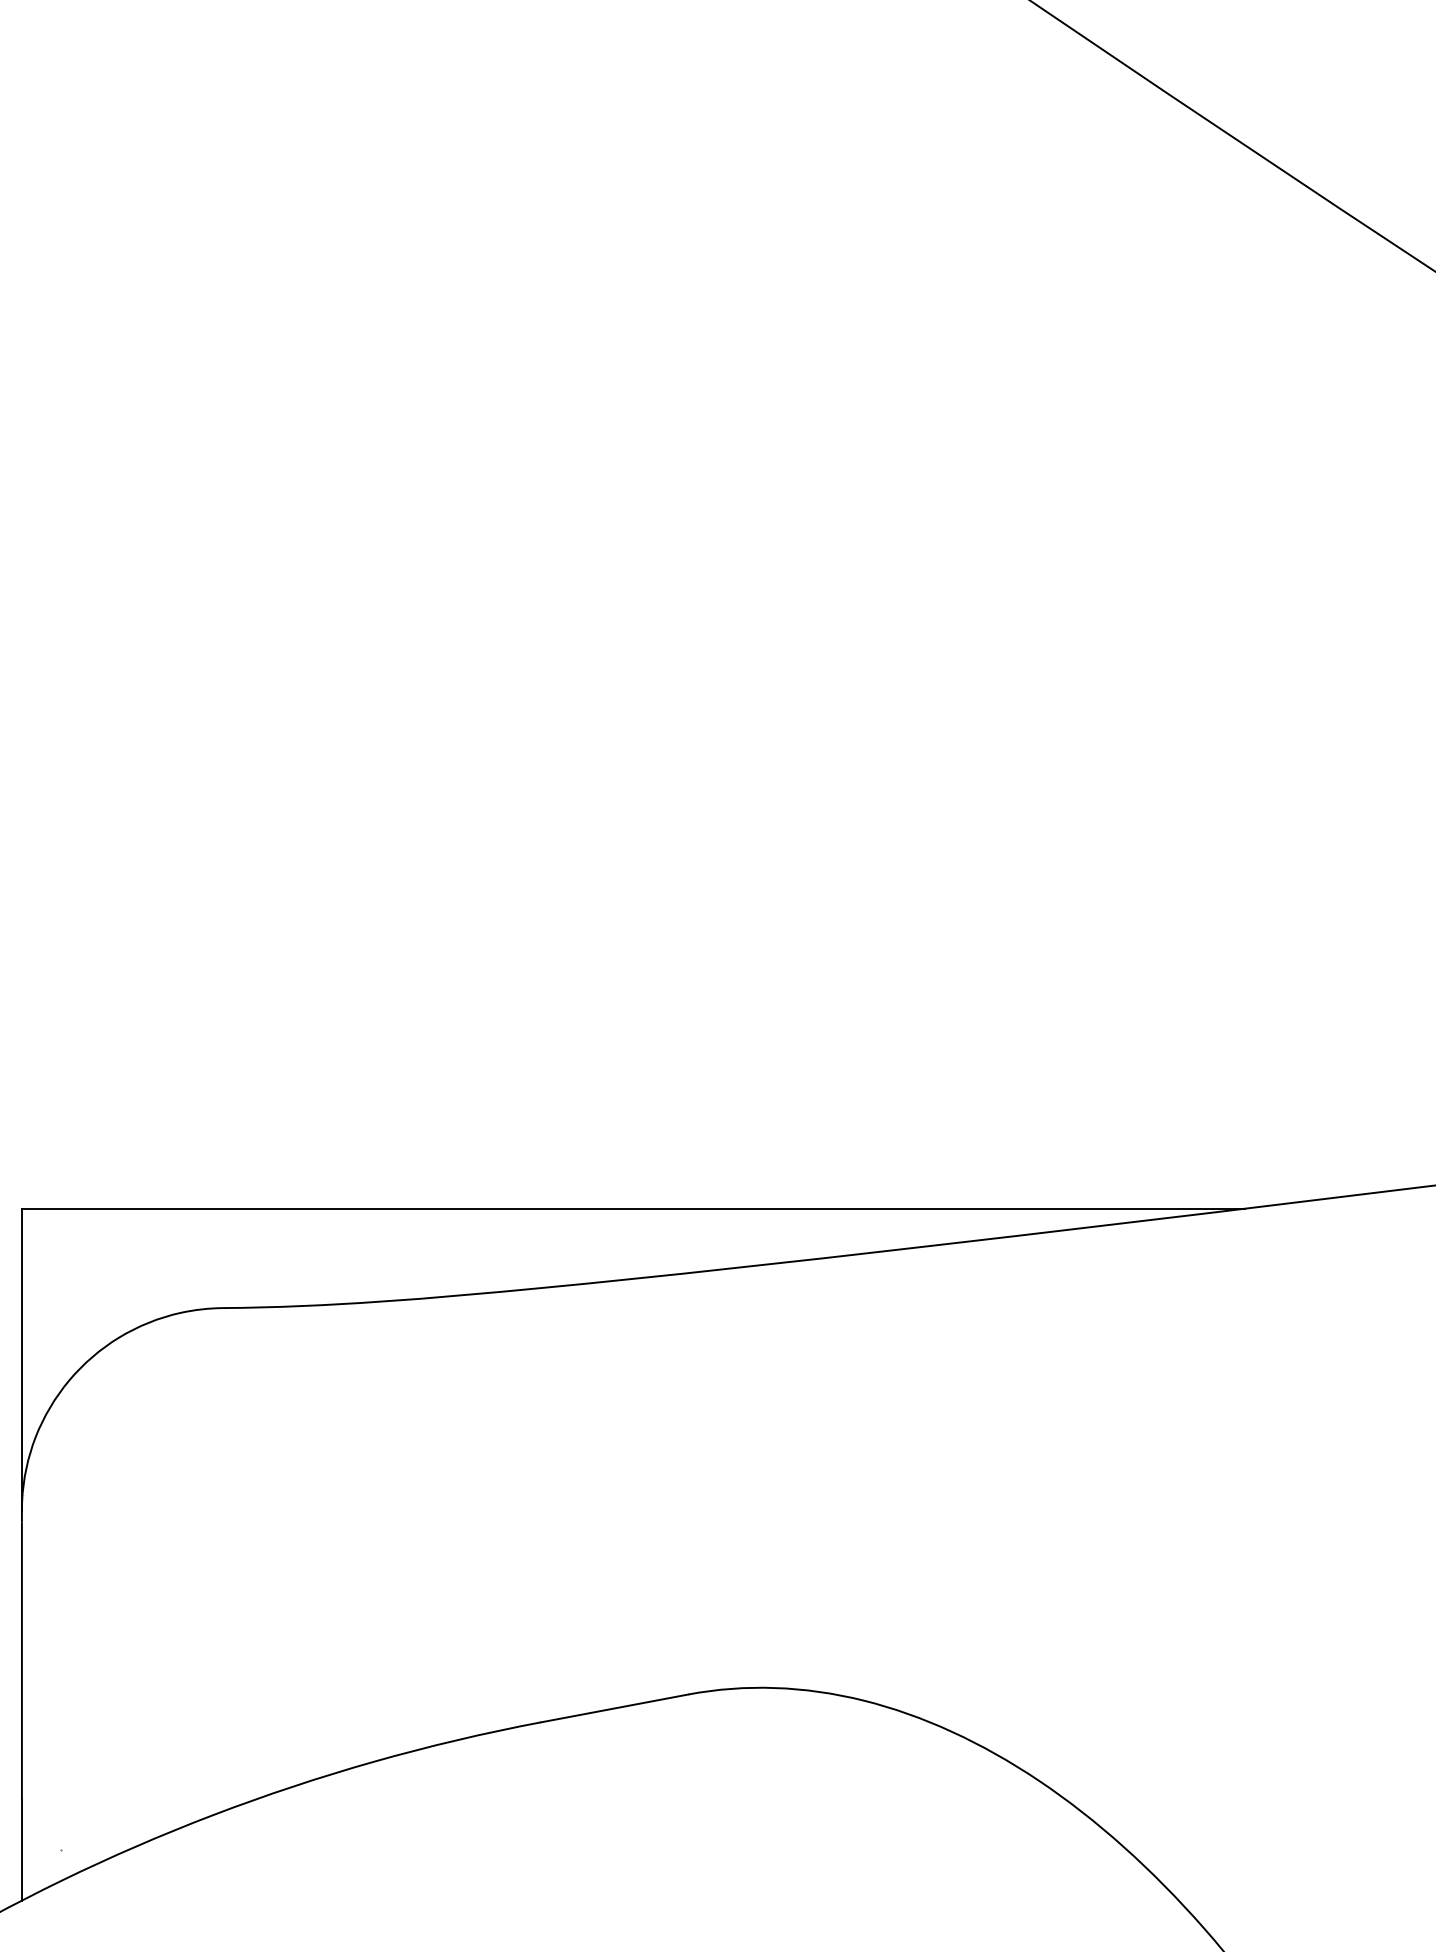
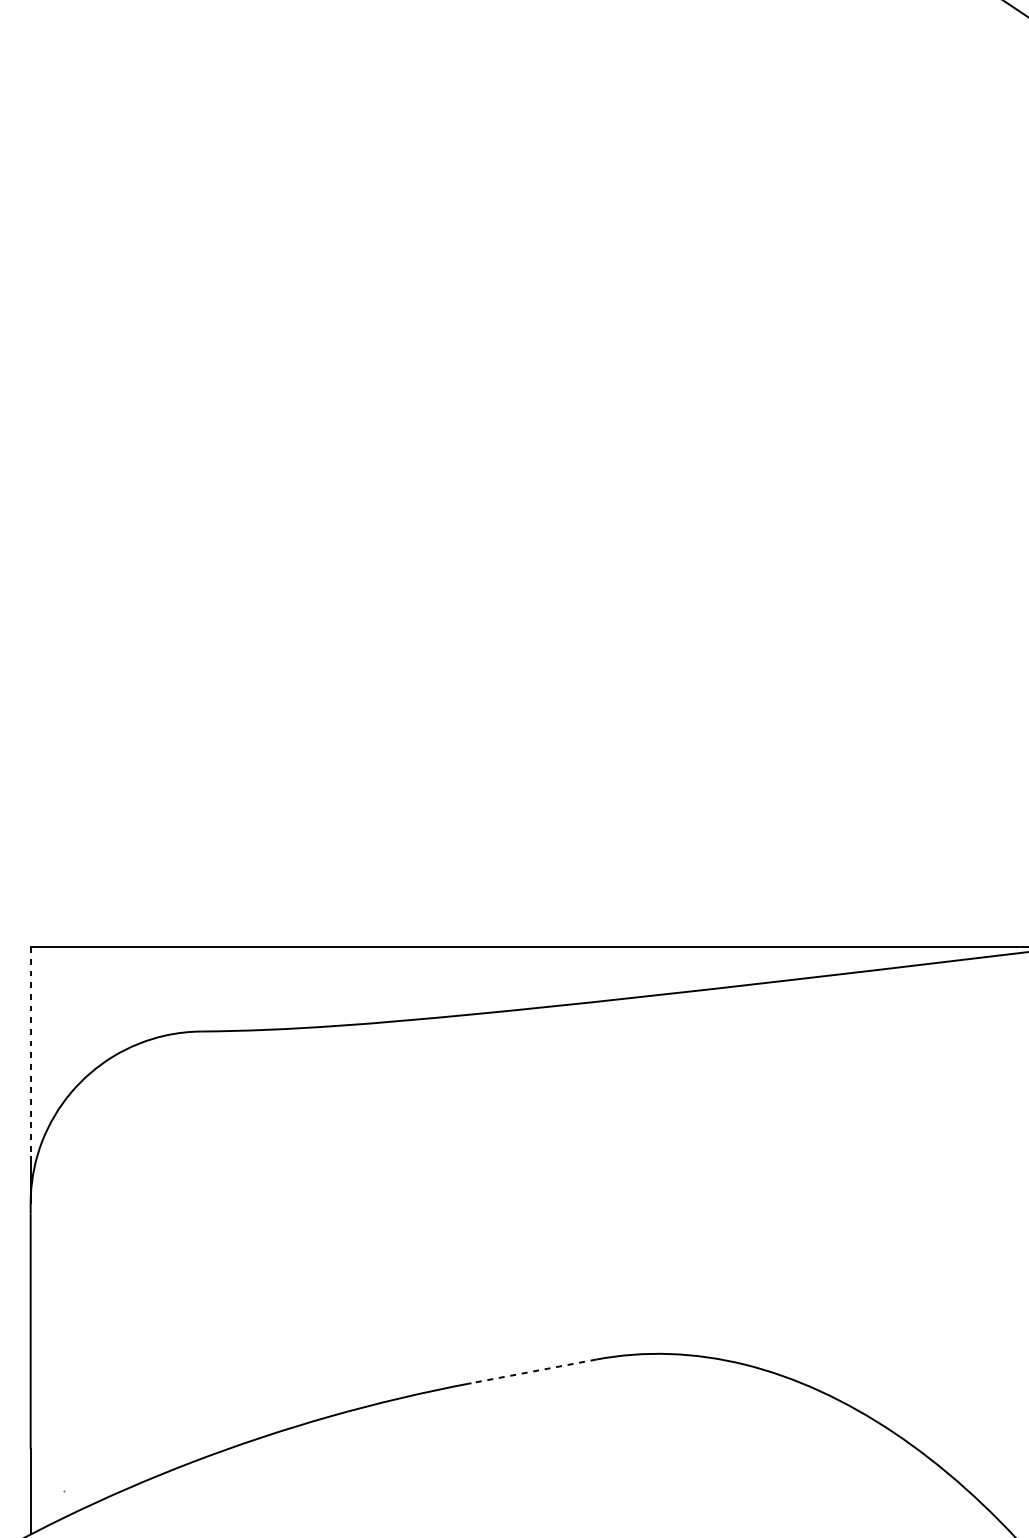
line: (21, 1332) -> (30, 1052), solid -> dashed
line: (614, 1708) -> (533, 1371), solid -> dashed

